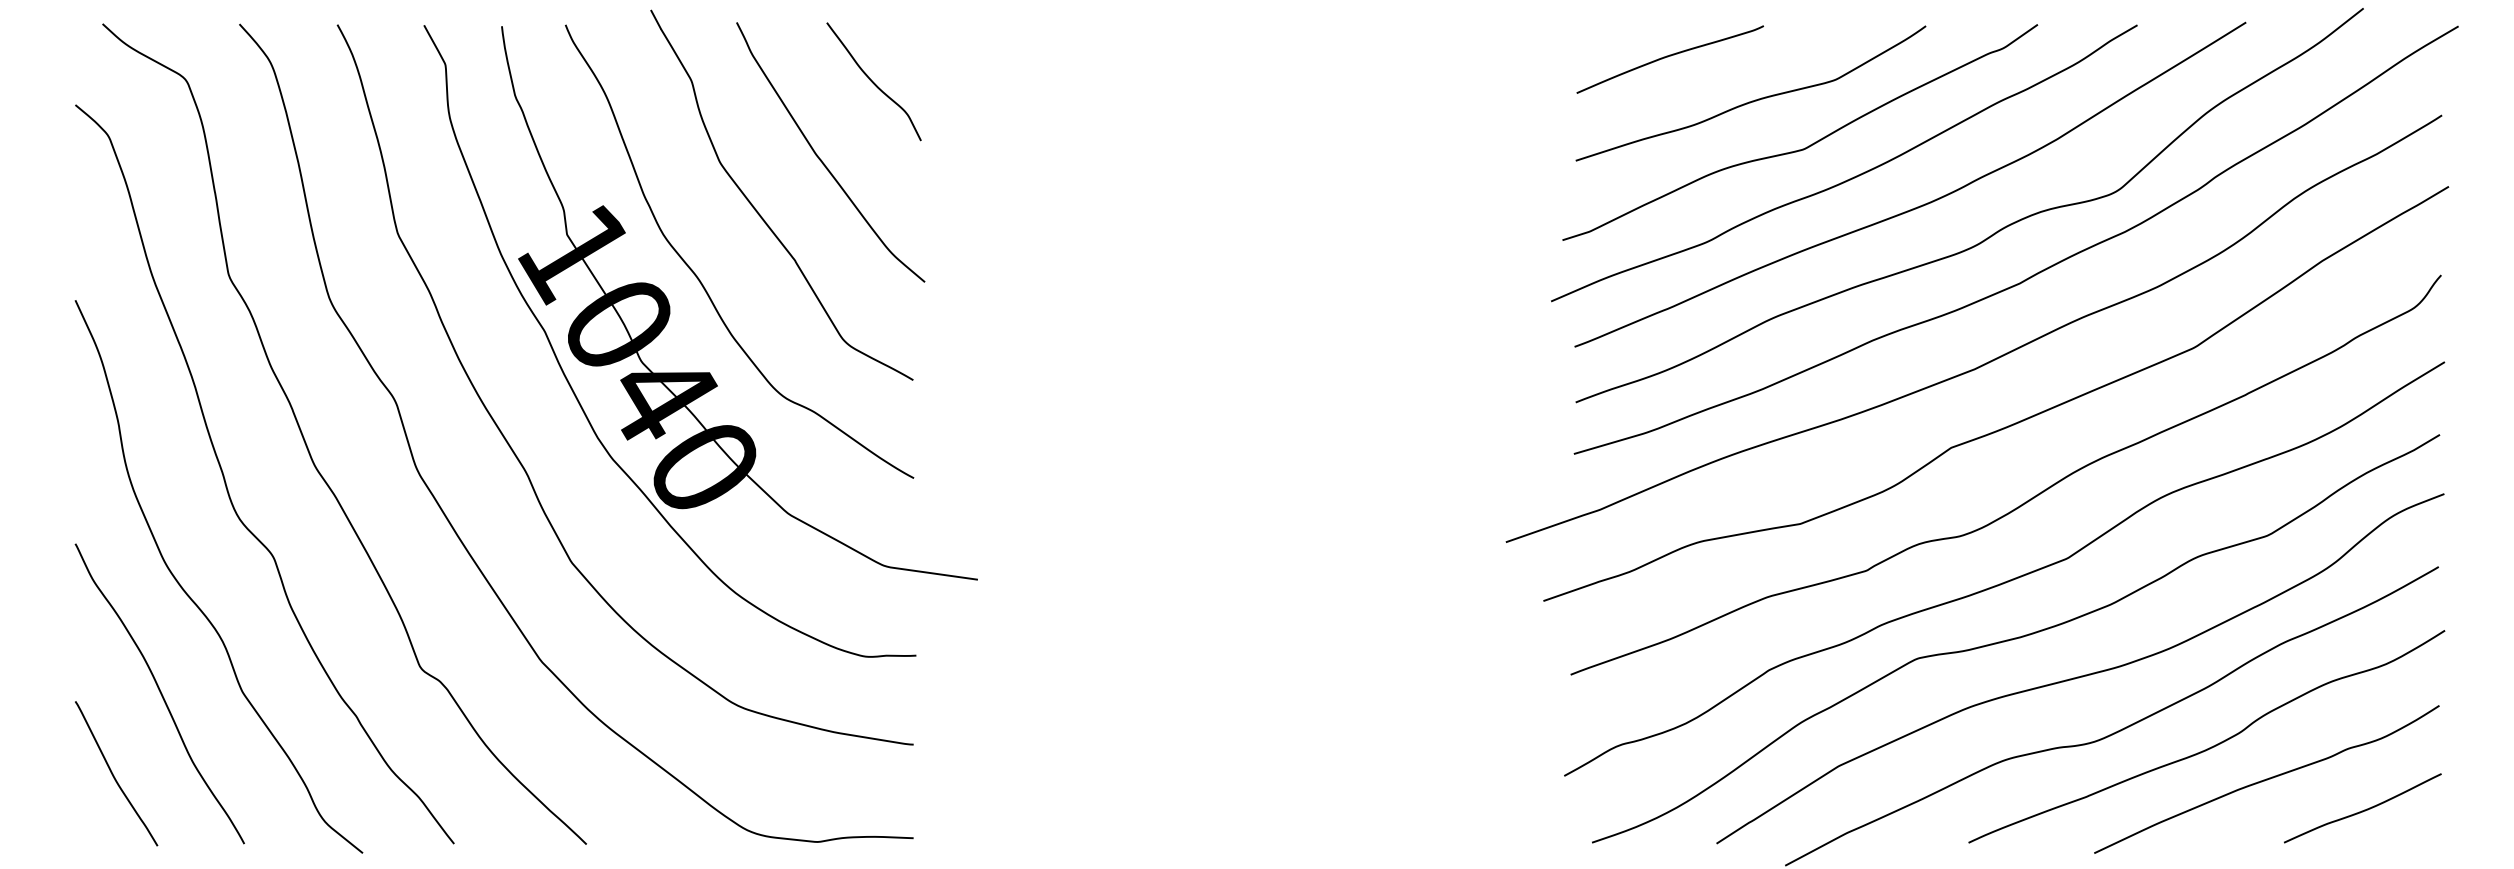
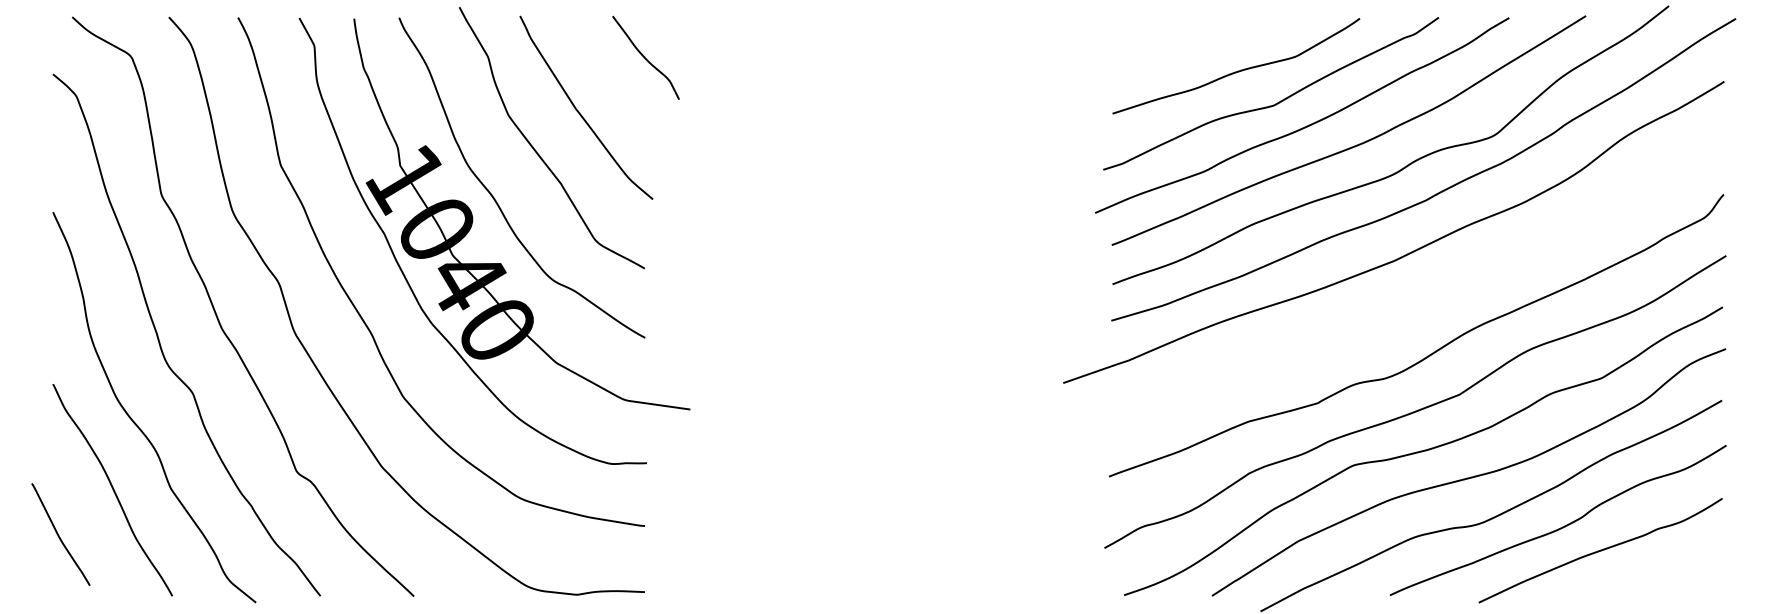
curve: (1668, 57) -> (1178, 40), removed
curve: (873, 81) -> (645, 57), moved
curve: (2010, 424) -> (1419, 299), removed
curve: (114, 775) -> (59, 535), moved
curve: (2362, 810) -> (1668, 572), removed

